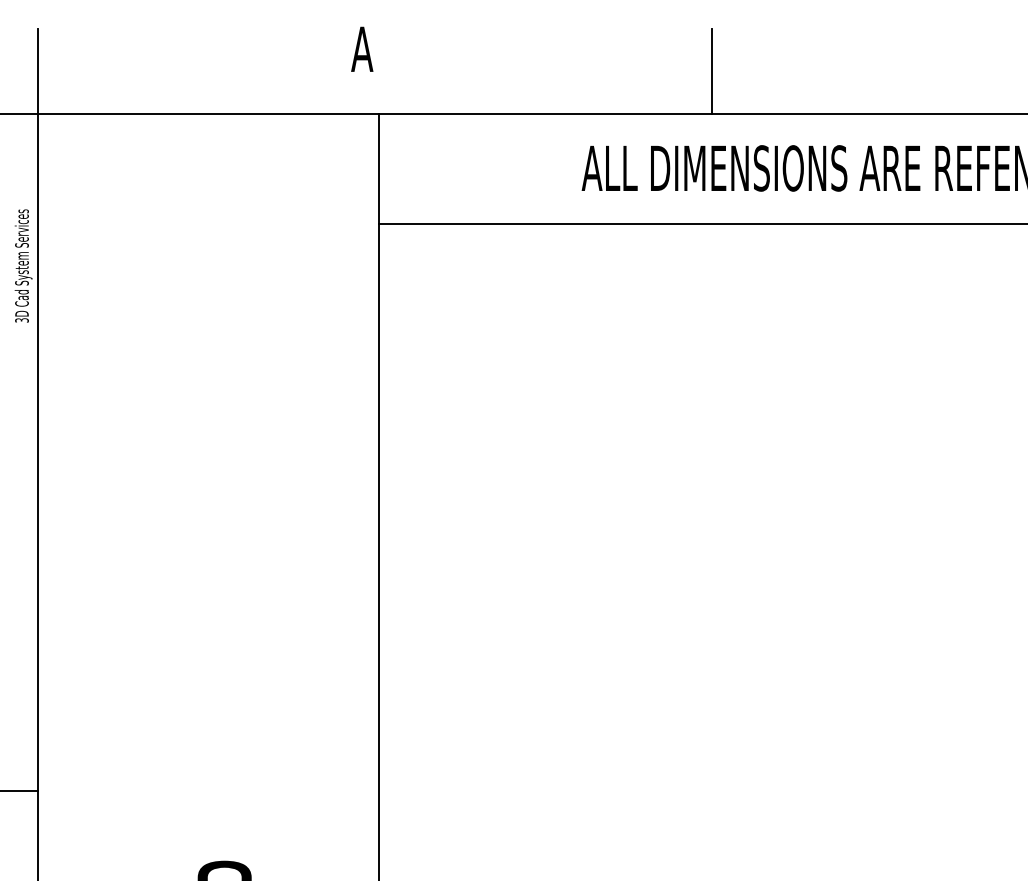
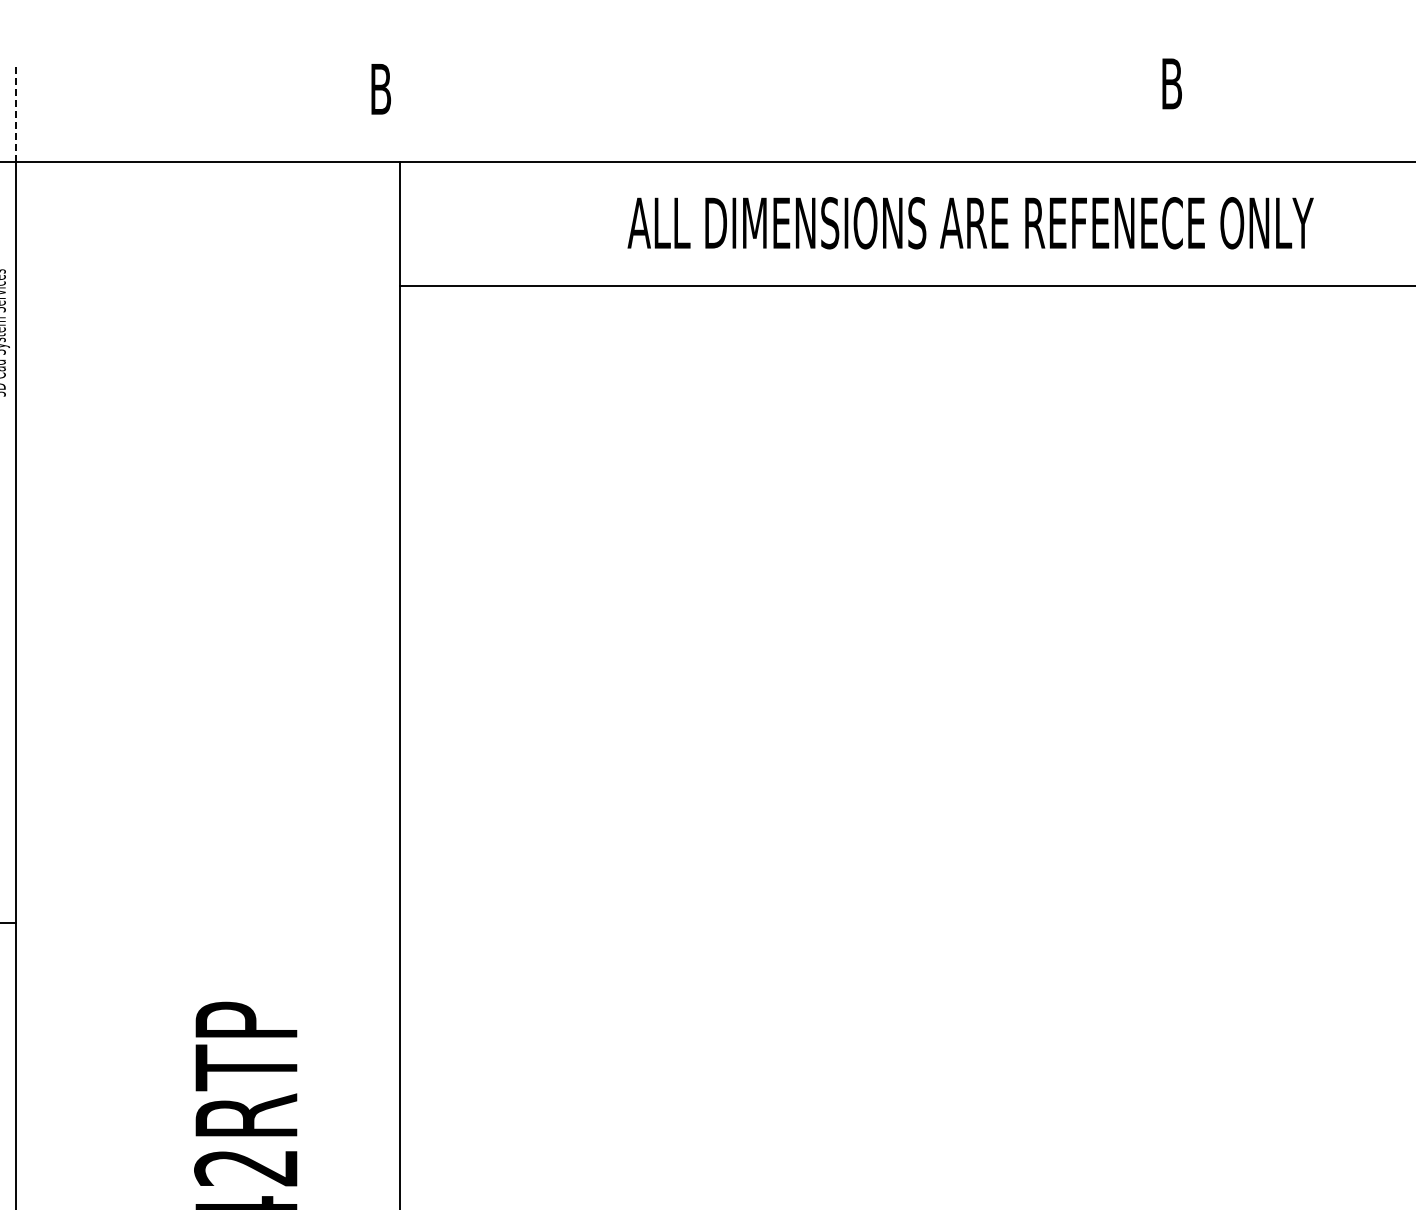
text: (362, 49) -> (380, 89), A -> B
line: (38, 70) -> (16, 113), solid -> dashed
line: (711, 70) -> (773, 113), removed

